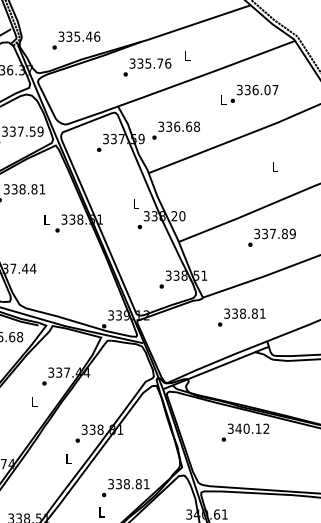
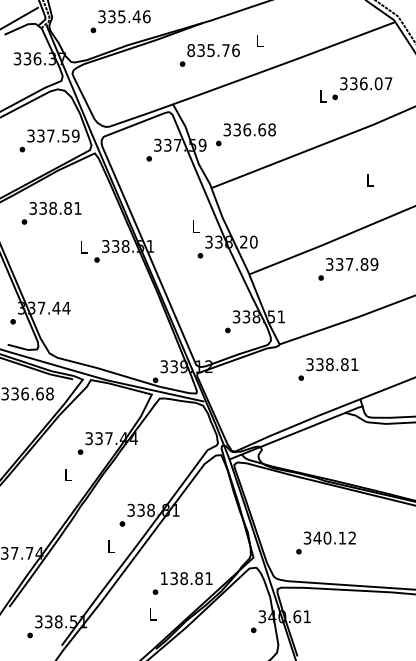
text: (132, 63) -> (191, 50), 335.76 -> 835.76
text: (249, 94) -> (356, 89), moved
text: (272, 237) -> (348, 269), moved
text: (245, 432) -> (325, 542), moved
text: (110, 484) -> (163, 578), 338.81 -> 138.81

